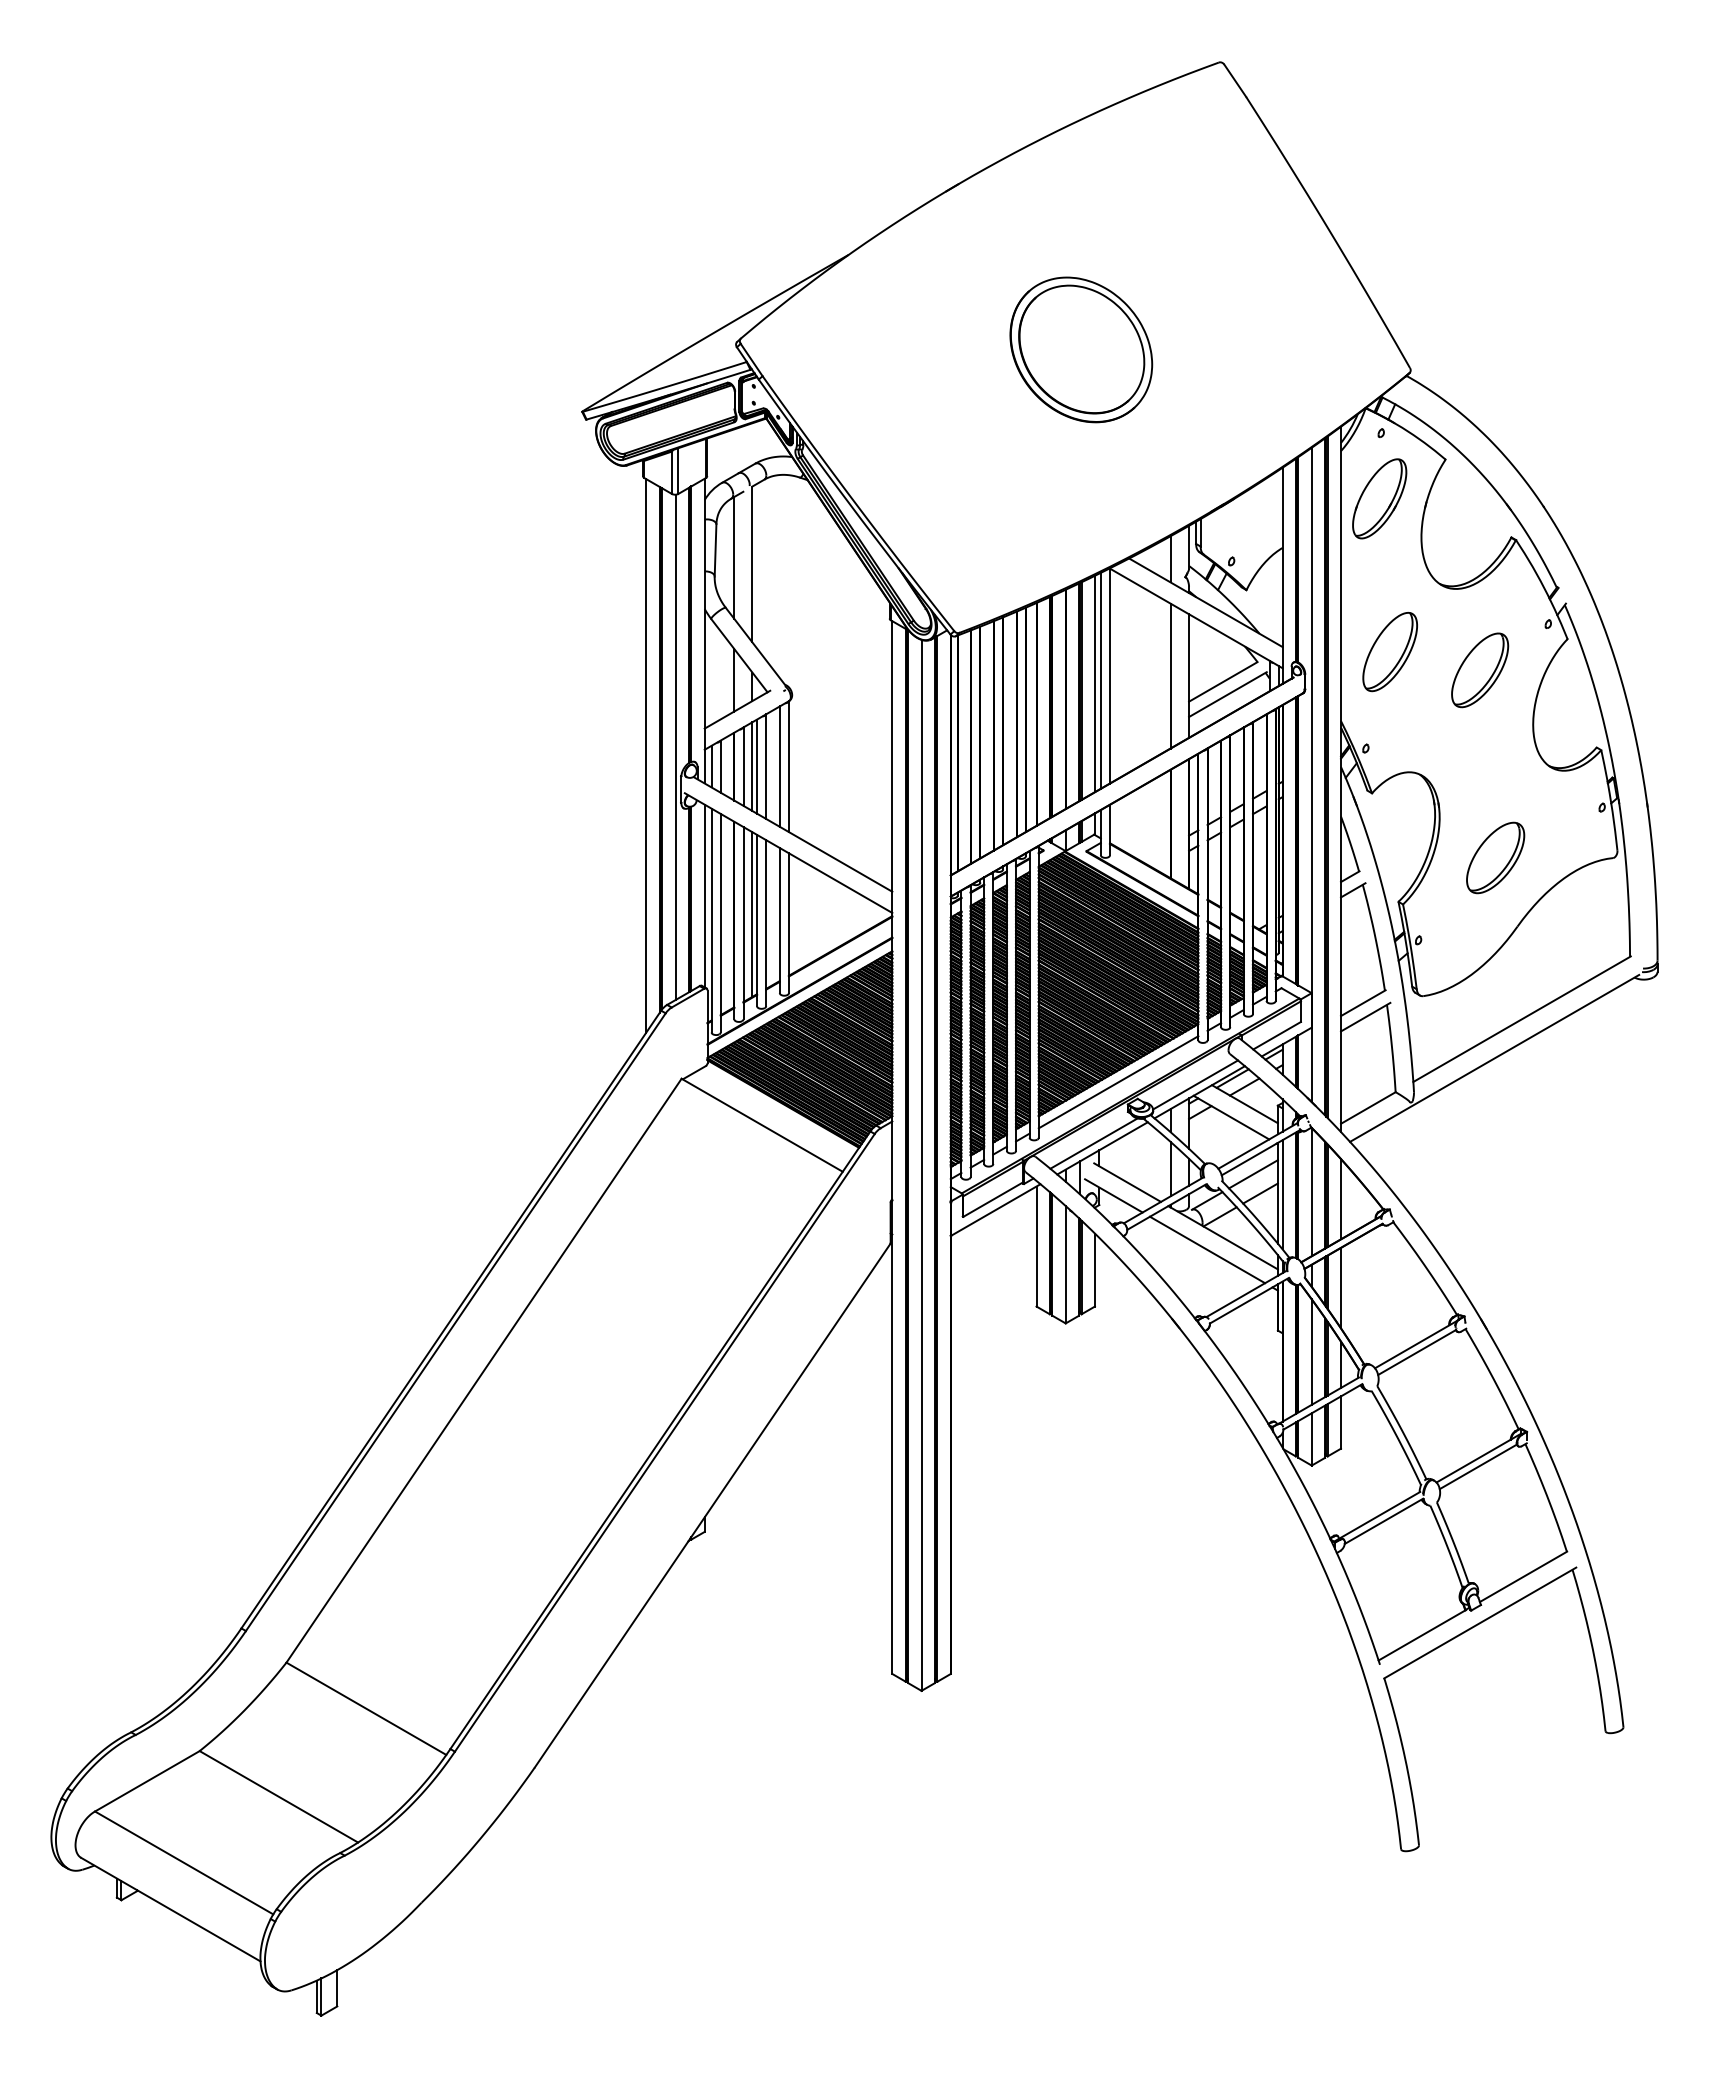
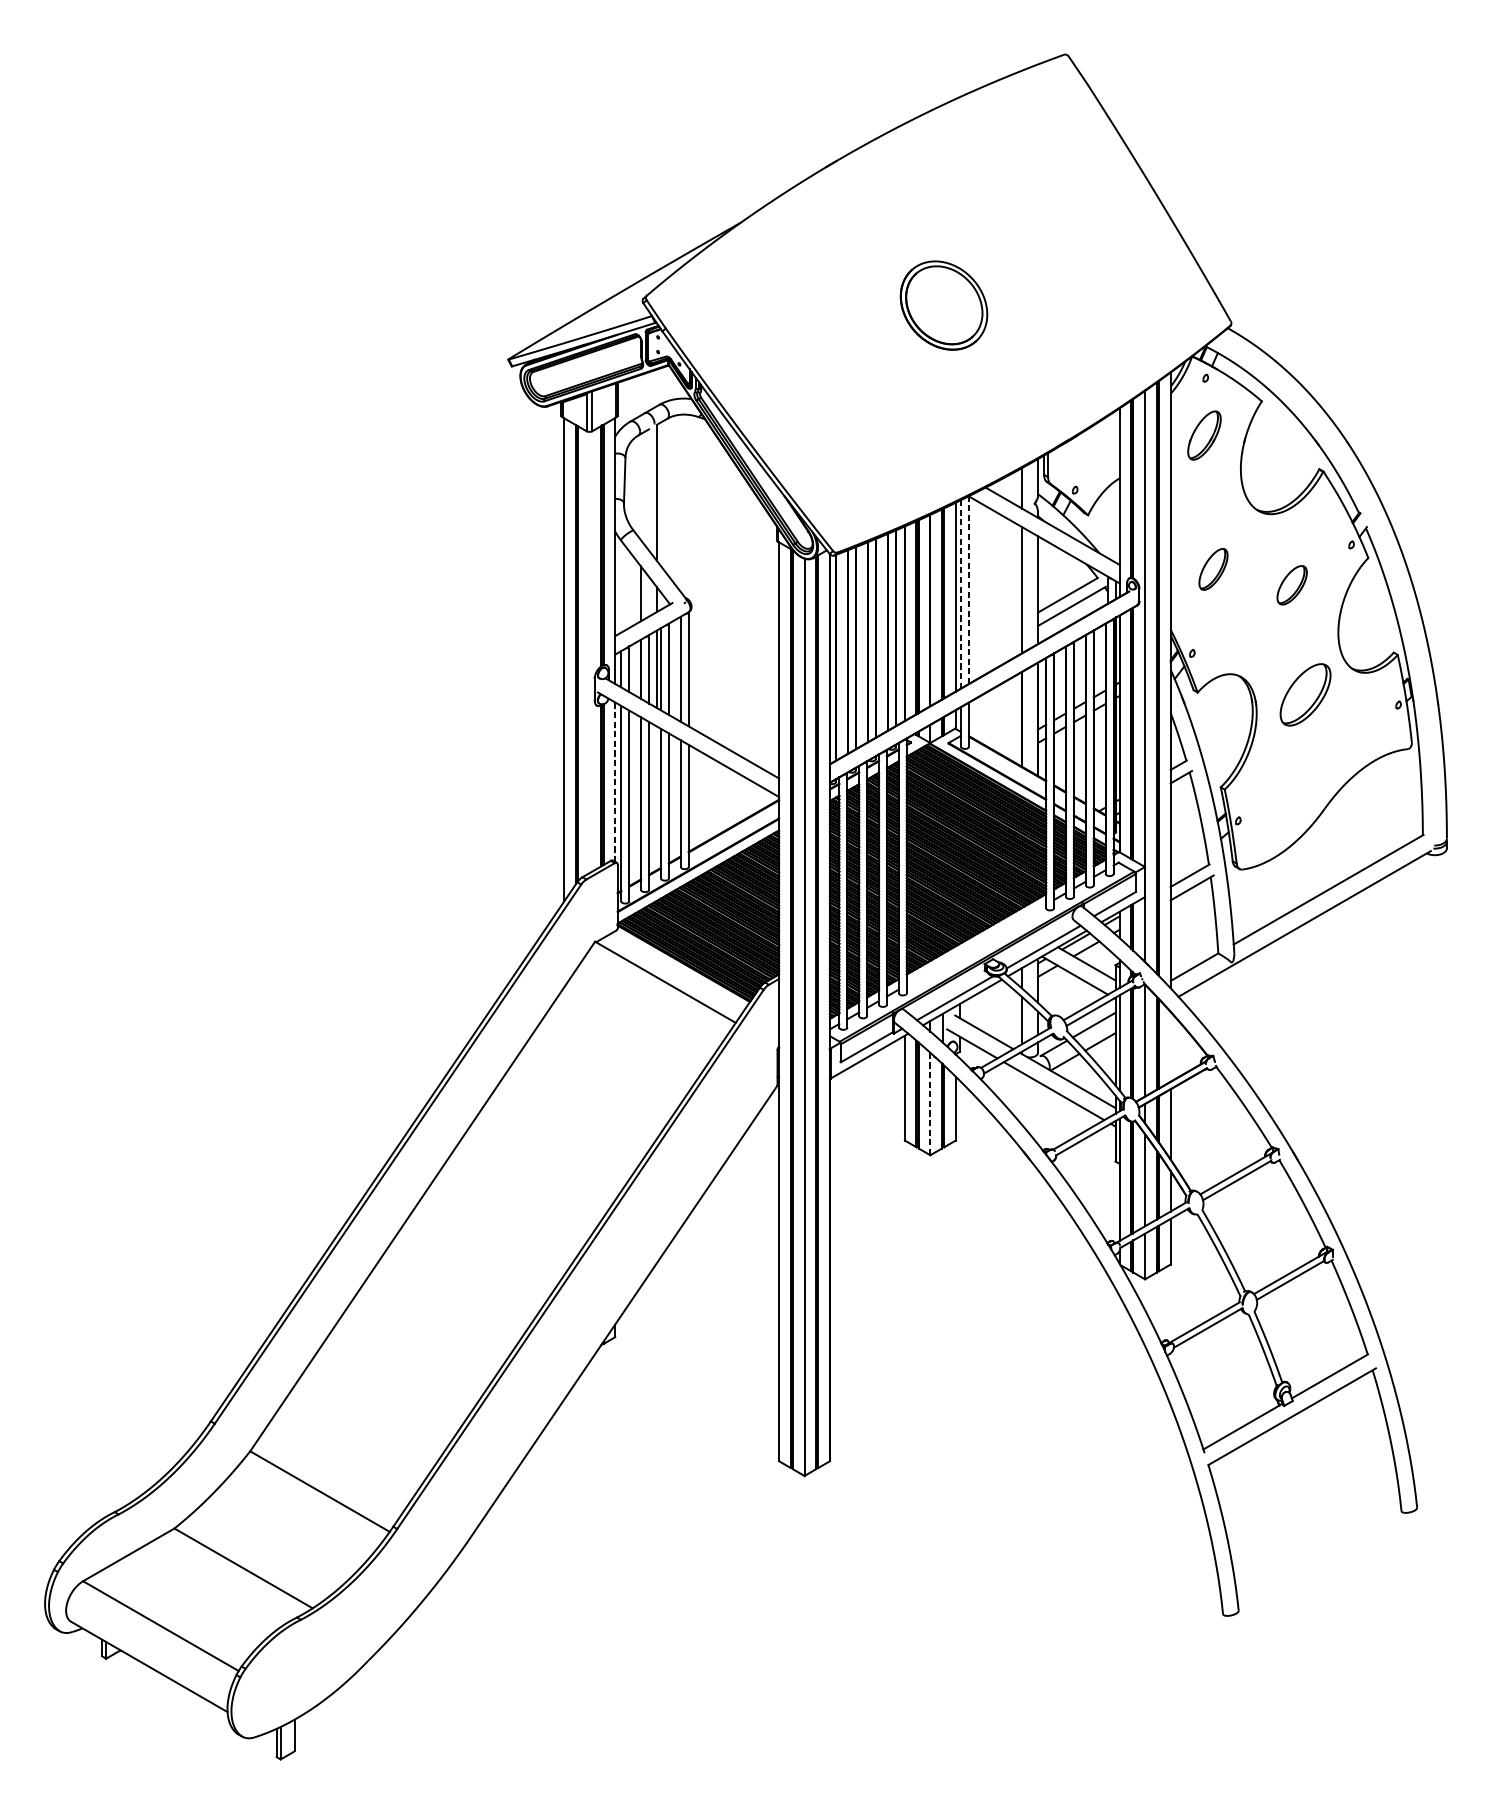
part: (1081, 349) -> (944, 305), size x0.7
part: (1379, 498) -> (1204, 435), size x0.7
line: (734, 557) -> (641, 486), removed
part: (1389, 652) -> (1212, 569), size x0.6
part: (1480, 670) -> (1292, 585), size x0.6
line: (1110, 675) -> (969, 589), solid -> dashed
line: (1100, 680) -> (960, 594), solid -> dashed
line: (675, 747) -> (589, 652), removed
part: (1495, 857) -> (1305, 694), moved
line: (704, 896) -> (615, 782), solid -> dashed
line: (752, 914) -> (656, 798), removed
line: (1118, 1082) -> (976, 944), removed
line: (1340, 1199) -> (1170, 1047), removed
line: (1065, 1264) -> (930, 1103), solid -> dashed

